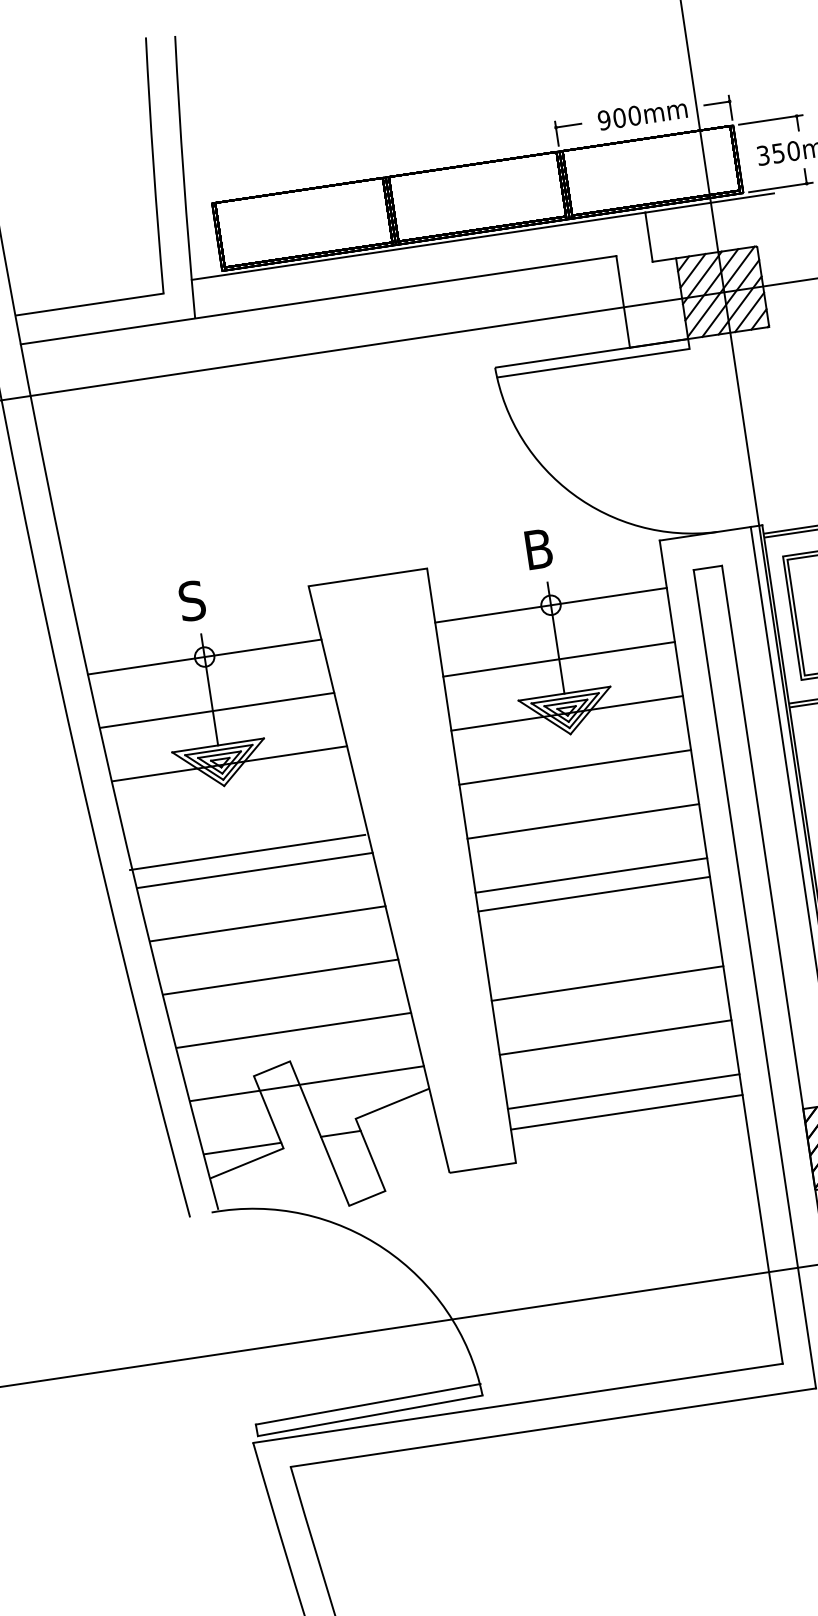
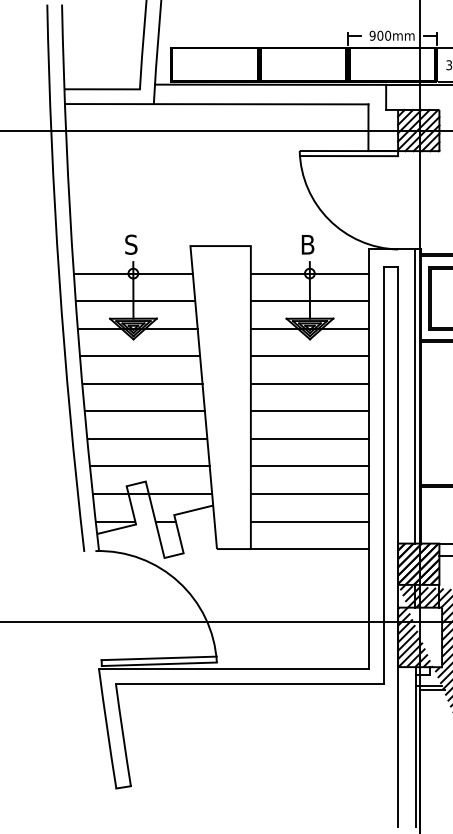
line: (248, 852) -> (140, 356), moved
line: (593, 893) -> (309, 438), moved
line: (626, 1113) -> (309, 549), moved

